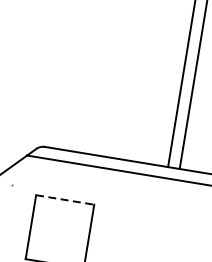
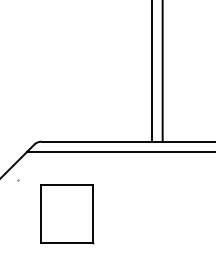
line: (65, 200) -> (67, 185), dashed -> solid

